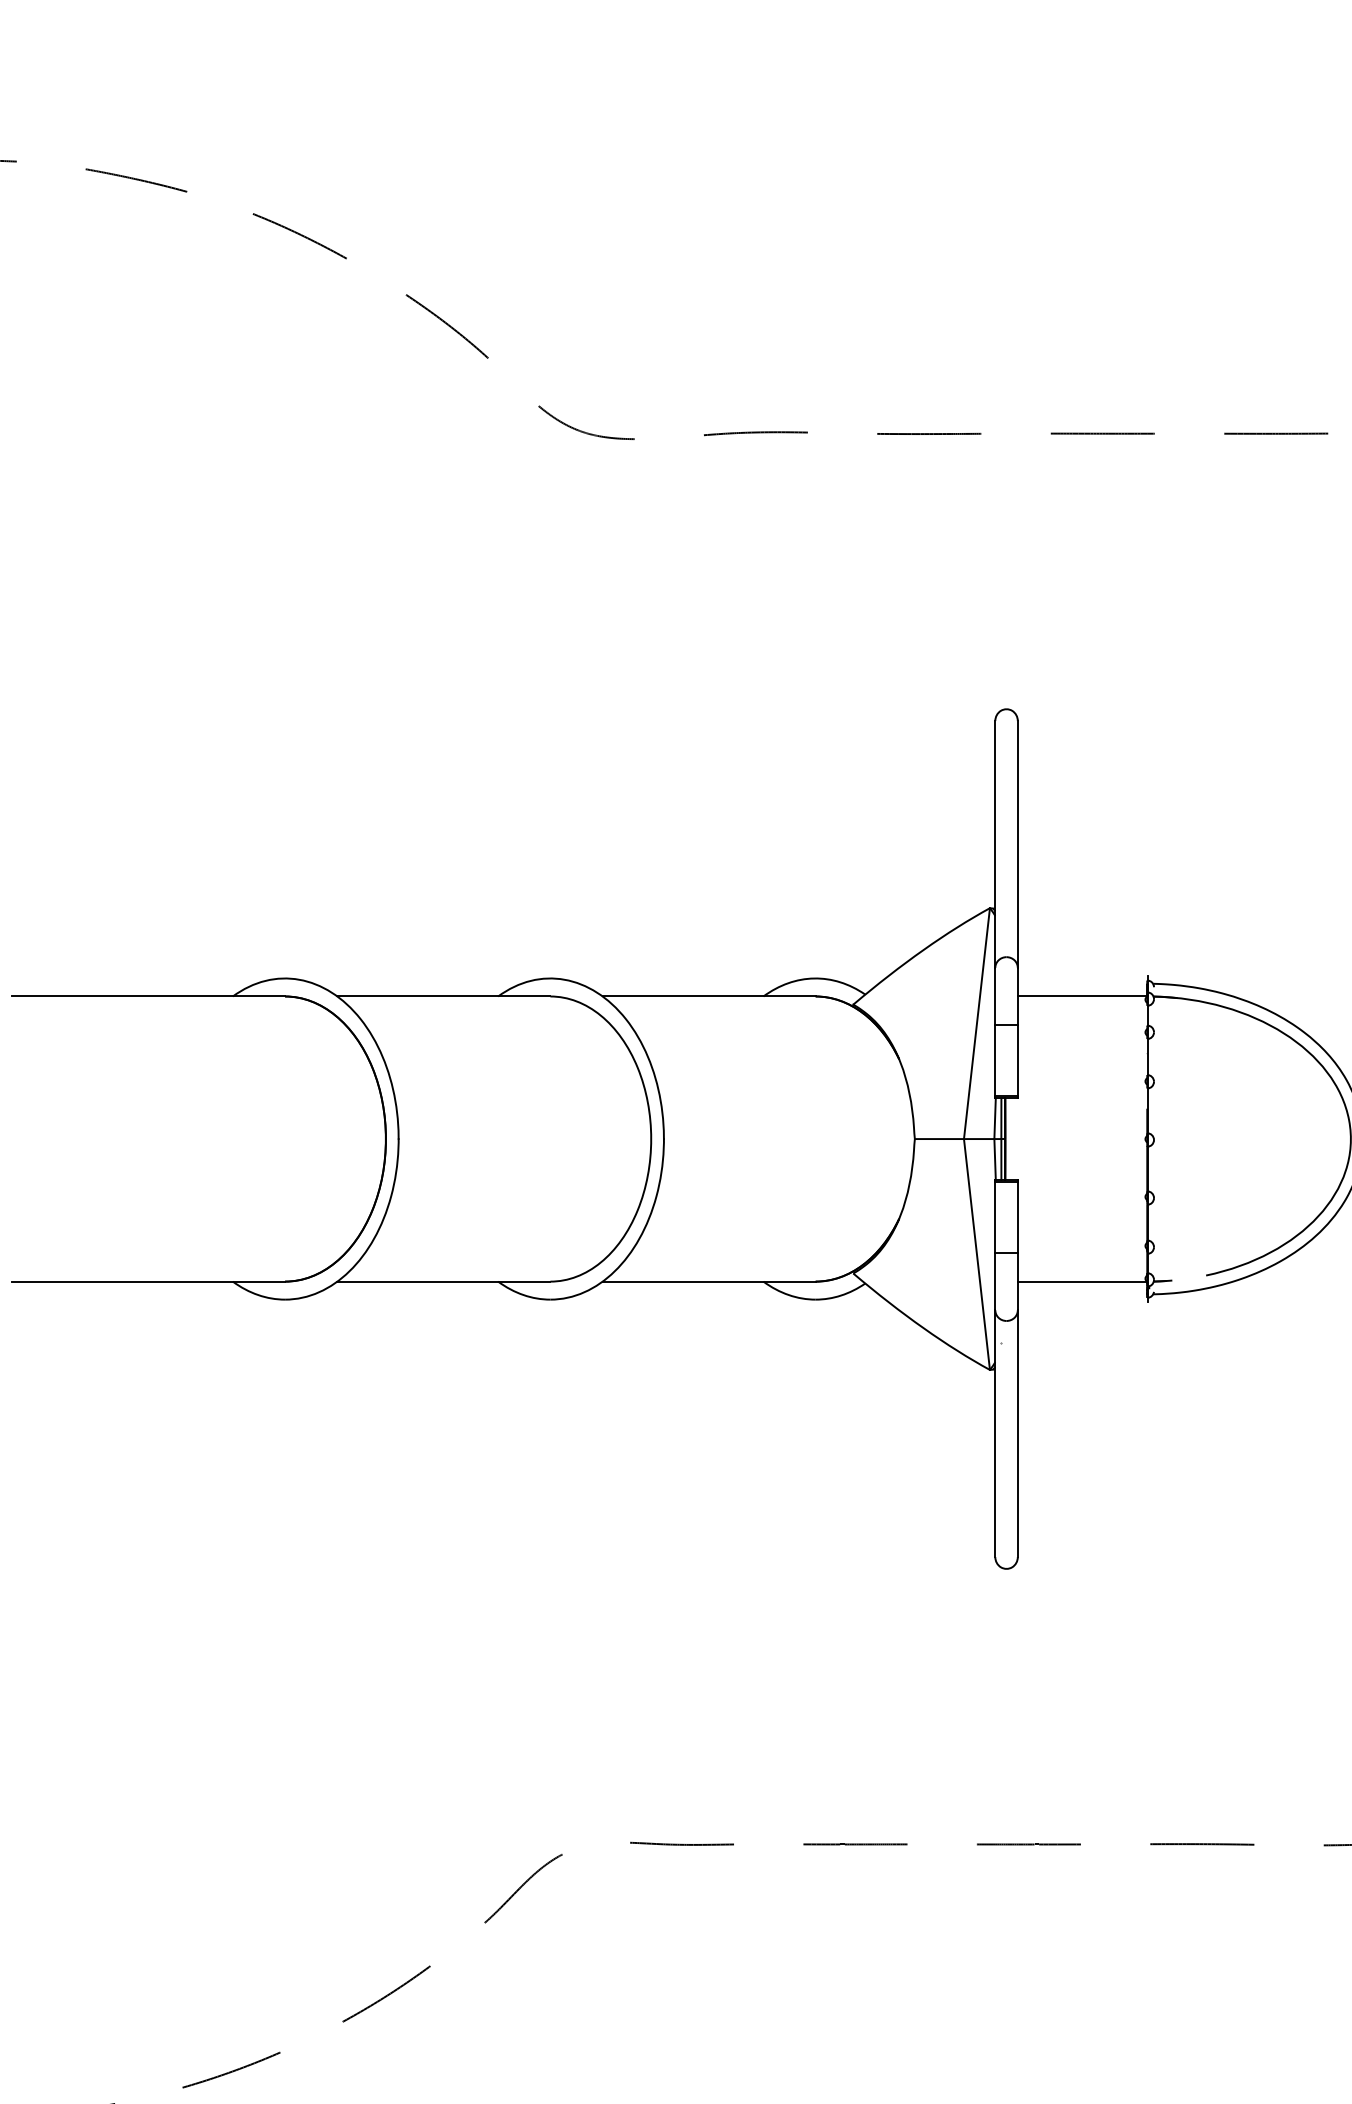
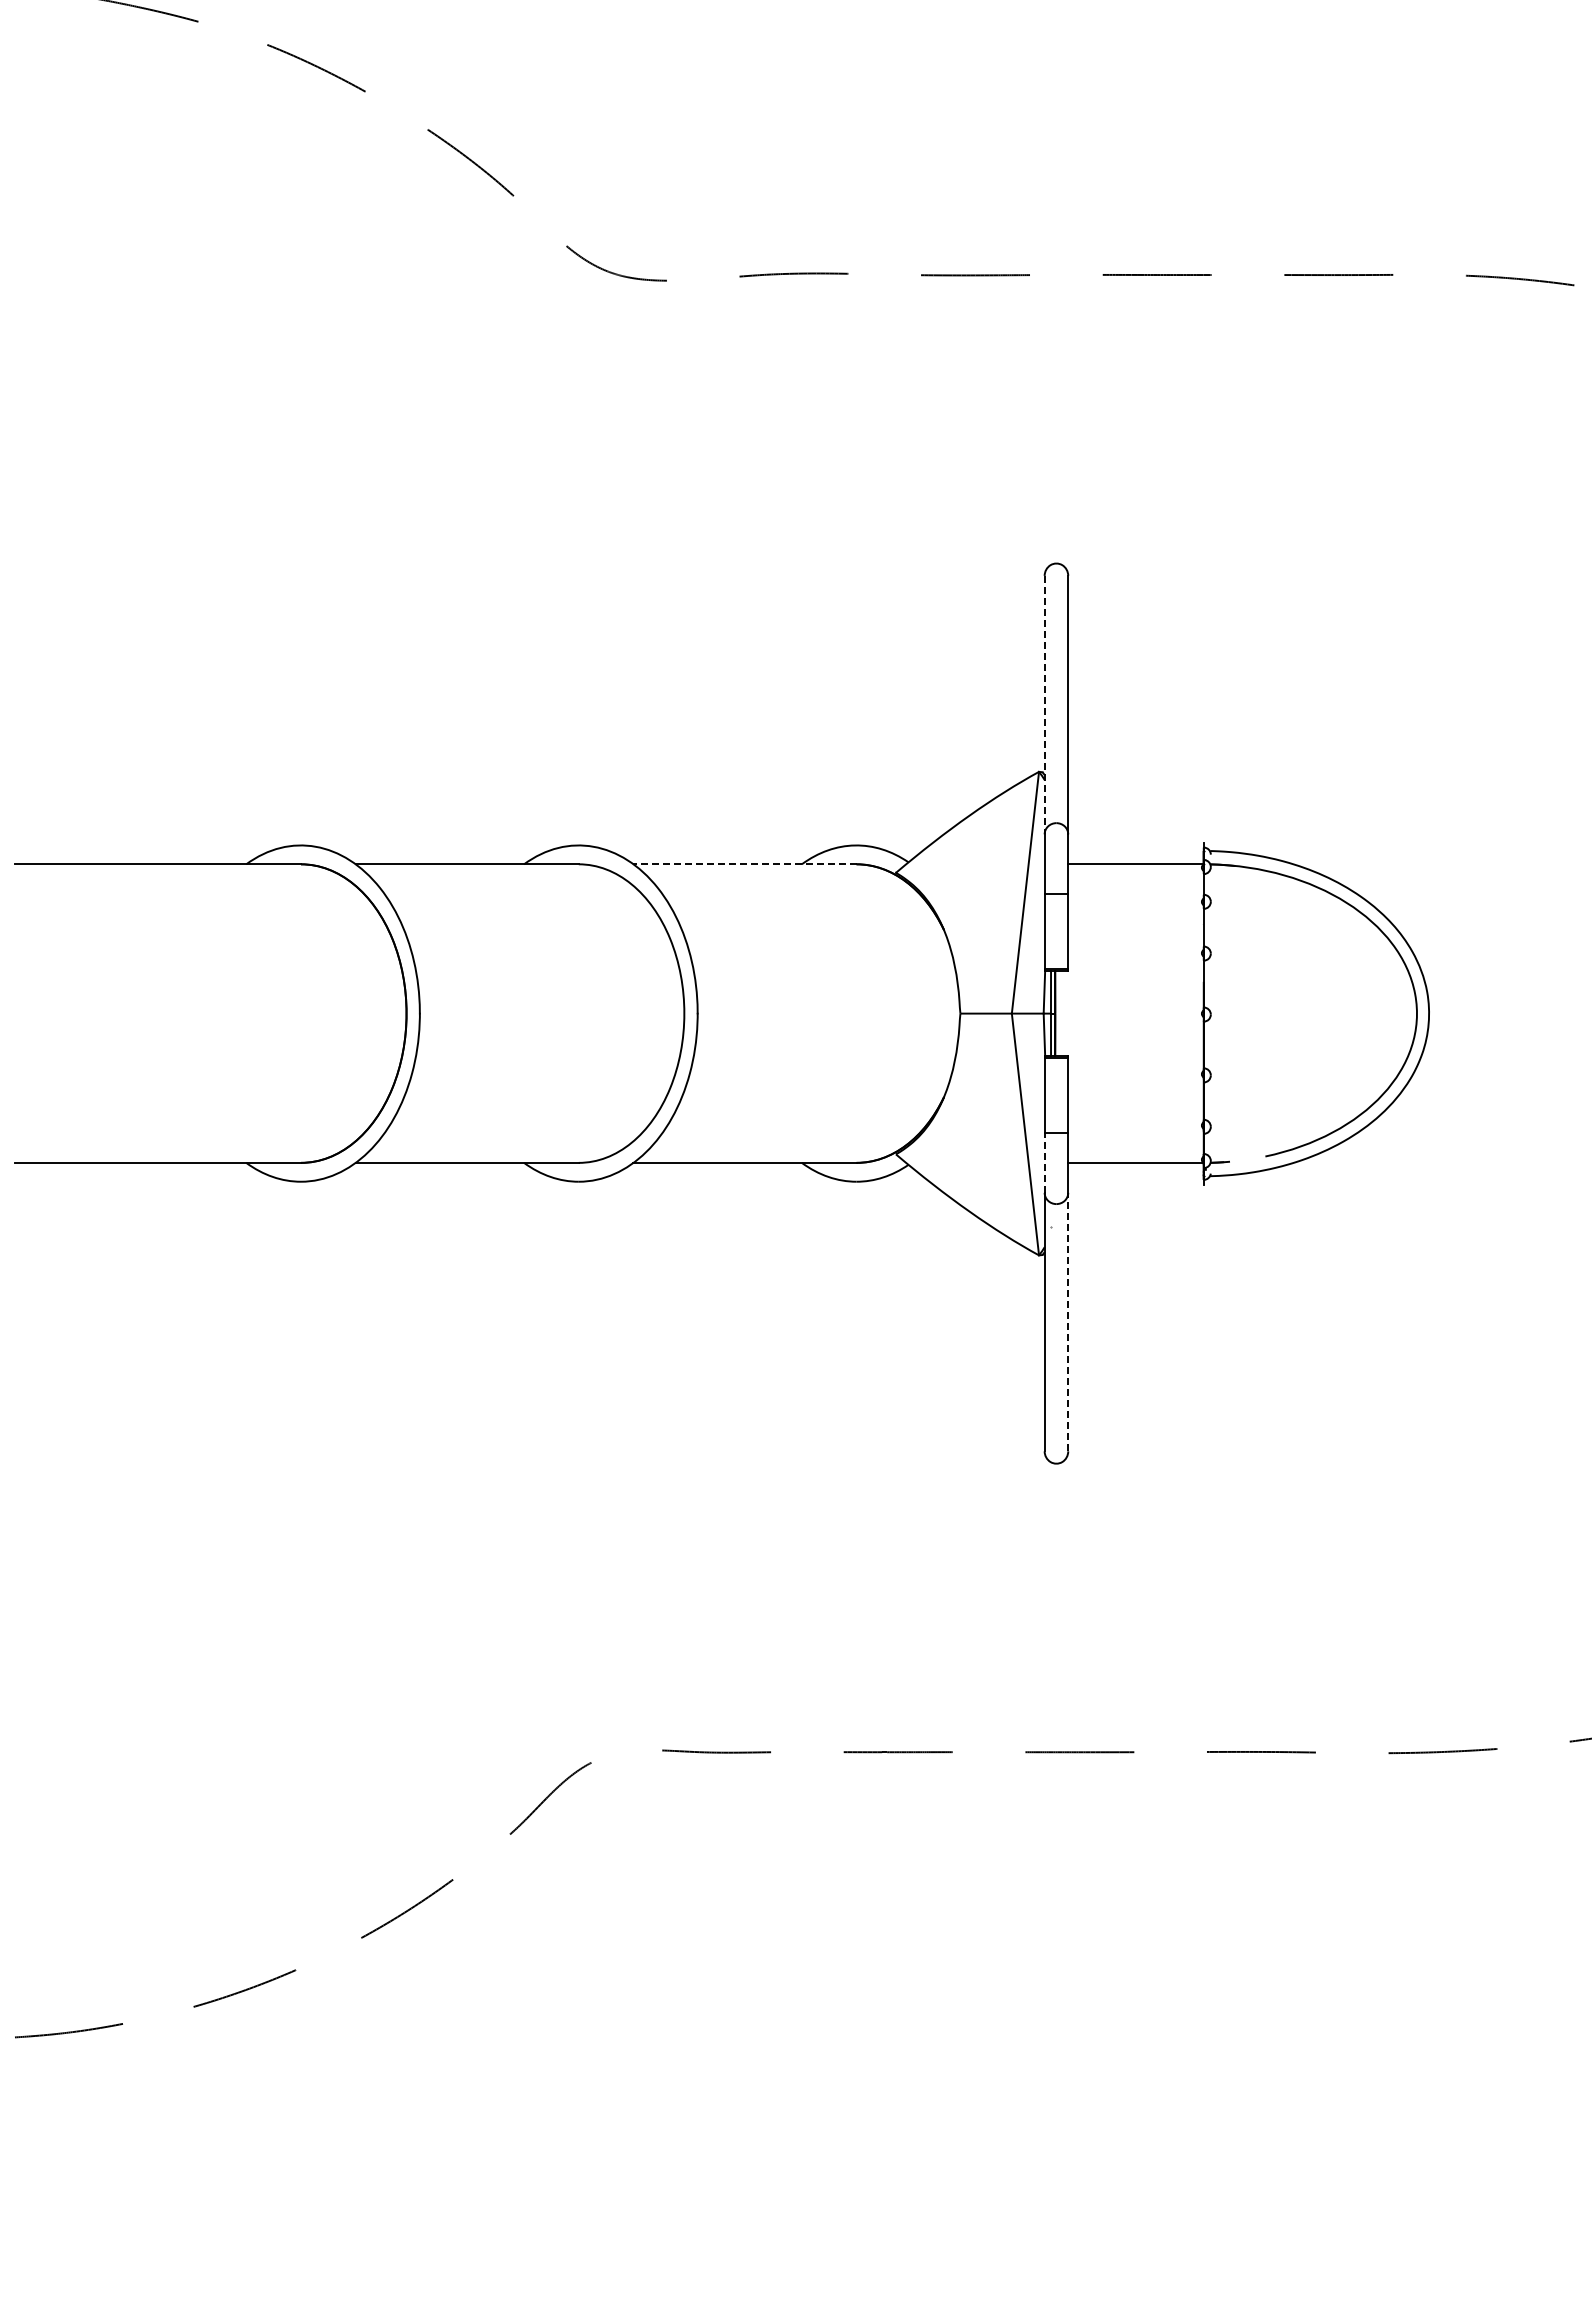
line: (995, 844) -> (1044, 705), solid -> dashed
line: (709, 996) -> (745, 864), solid -> dashed
line: (995, 1281) -> (1044, 1162), solid -> dashed
line: (1018, 1433) -> (1068, 1321), solid -> dashed

